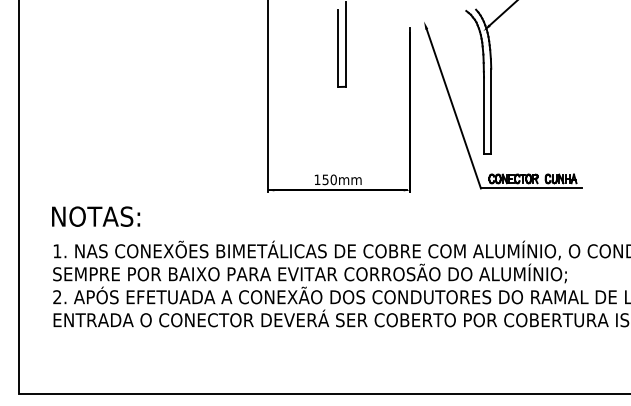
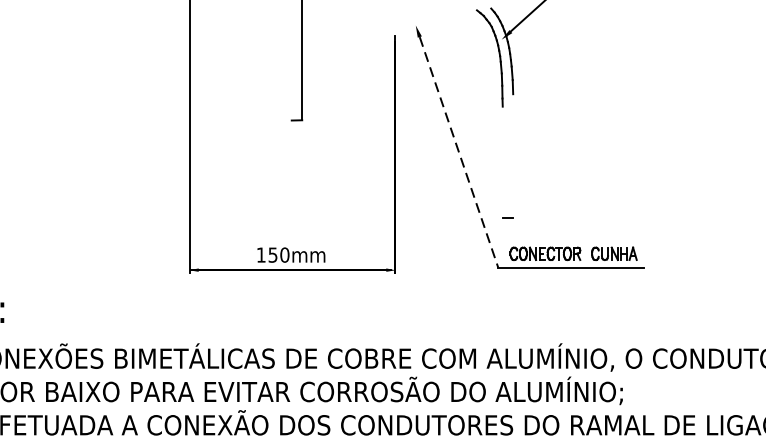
line: (338, 48) -> (291, 64), removed
line: (453, 108) -> (458, 151), solid -> dashed
line: (491, 110) -> (513, 154), removed
line: (484, 115) -> (503, 161), removed

